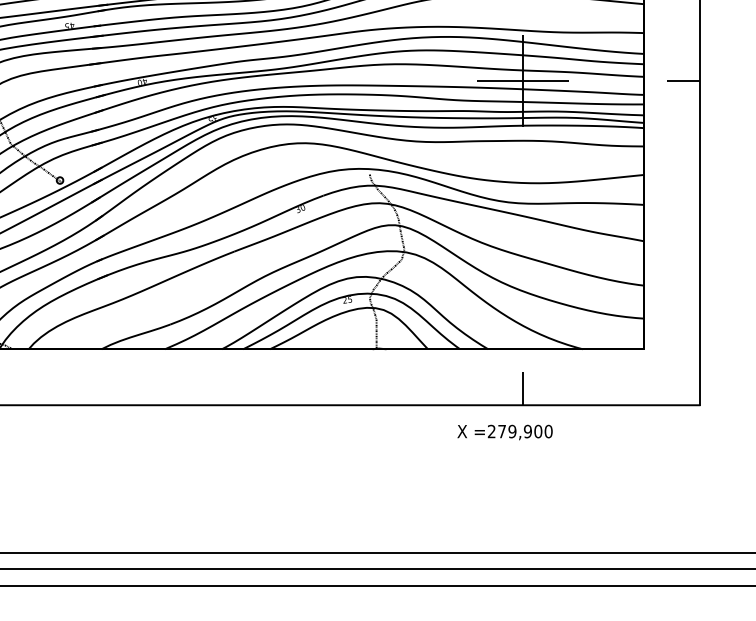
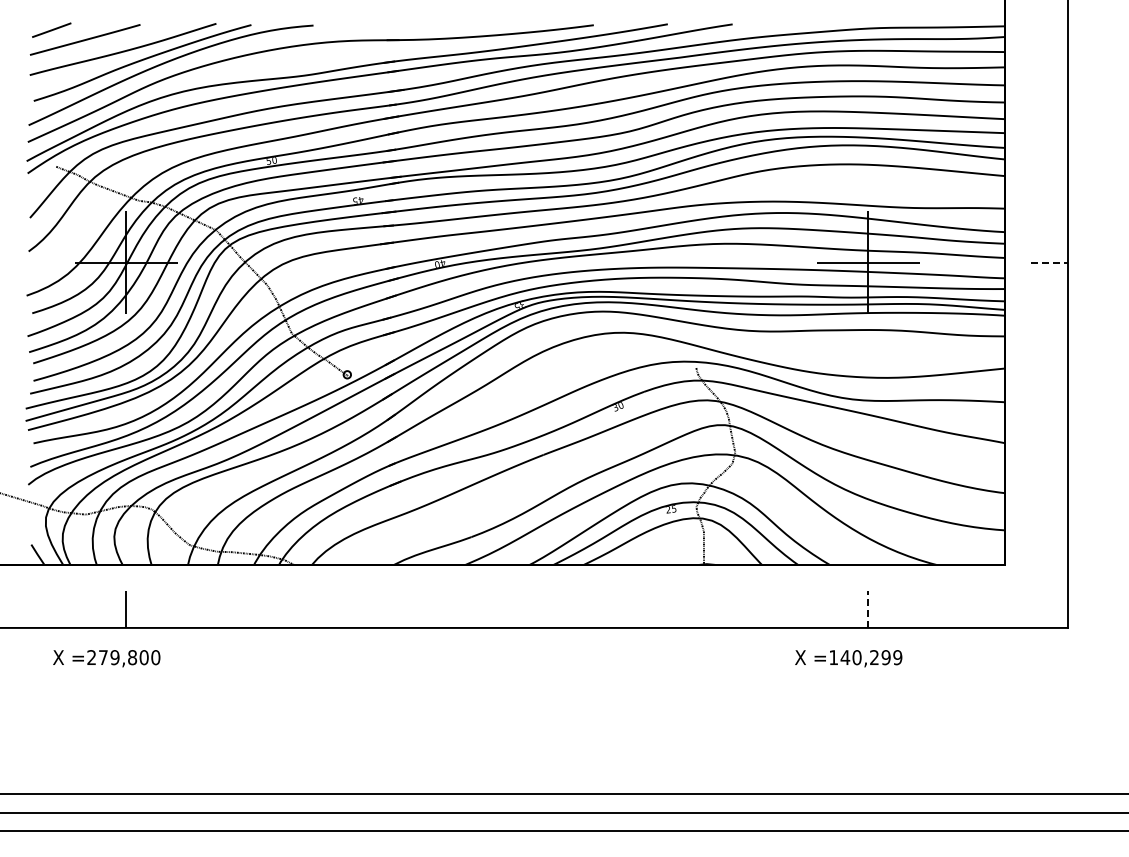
line: (683, 80) -> (1049, 262), solid -> dashed
line: (522, 388) -> (868, 609), solid -> dashed
text: (519, 431) -> (865, 657), =279,900 -> =140,299

